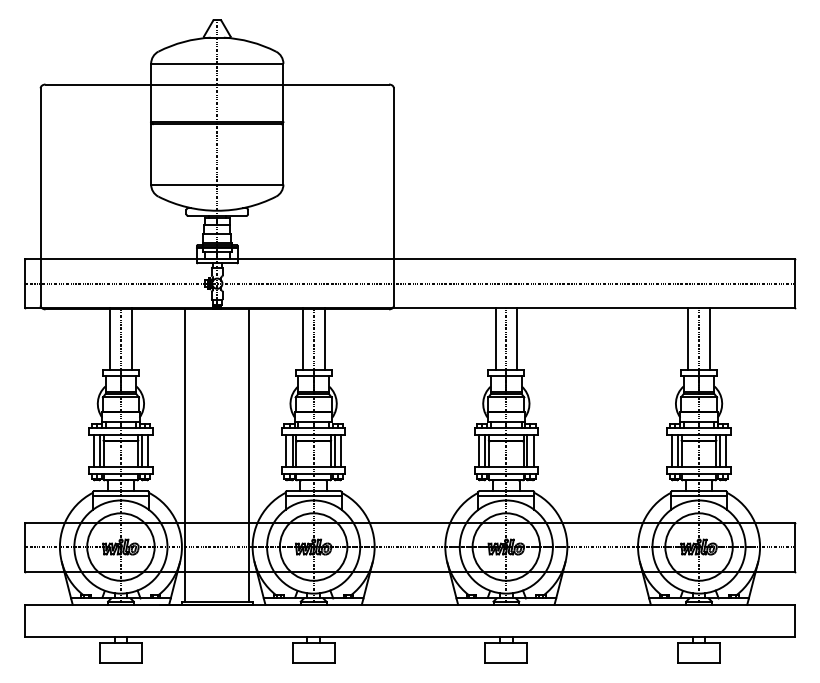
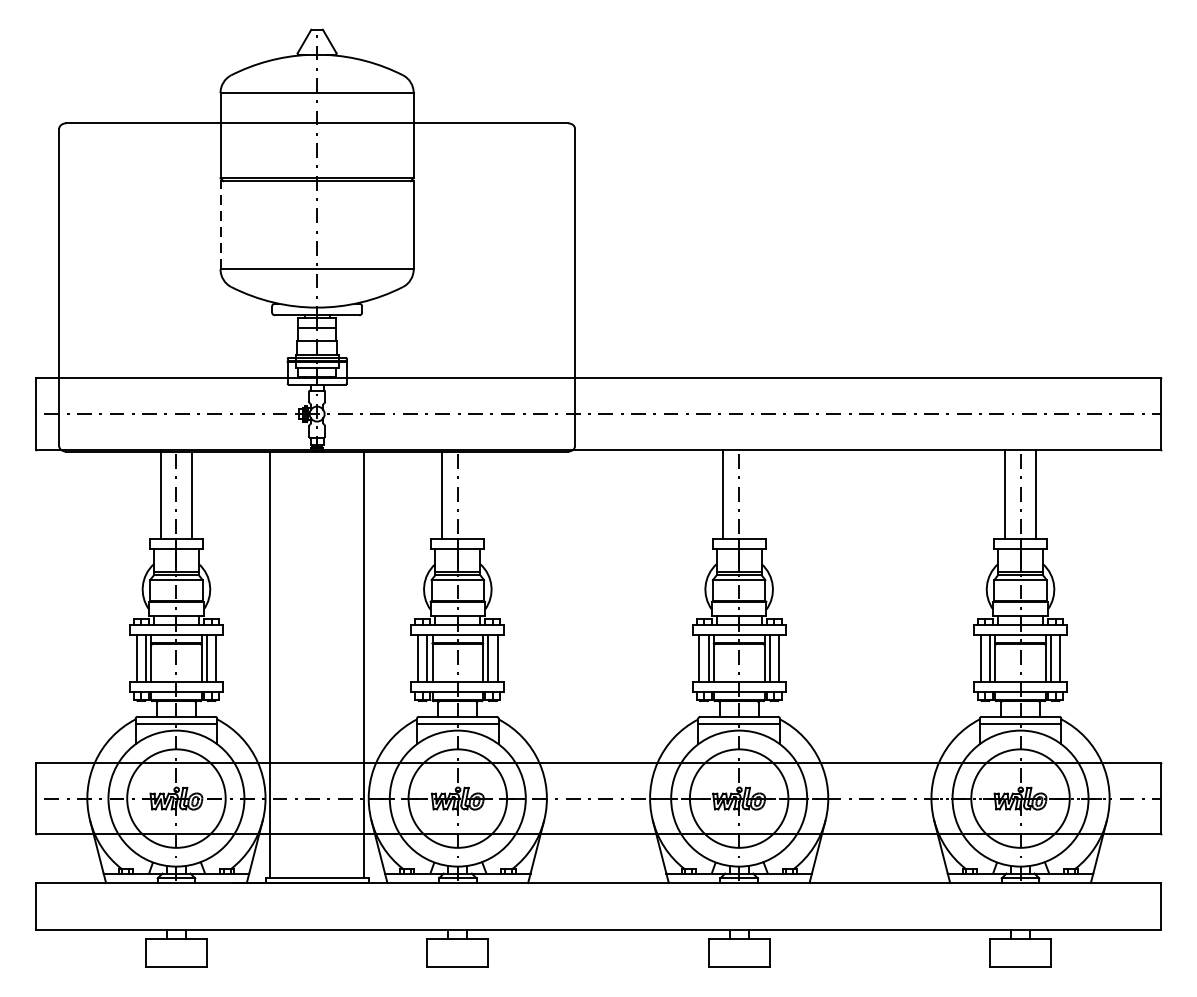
line: (151, 153) -> (221, 224), solid -> dashed
line: (324, 338) -> (473, 494), removed
line: (517, 338) -> (755, 494), removed

